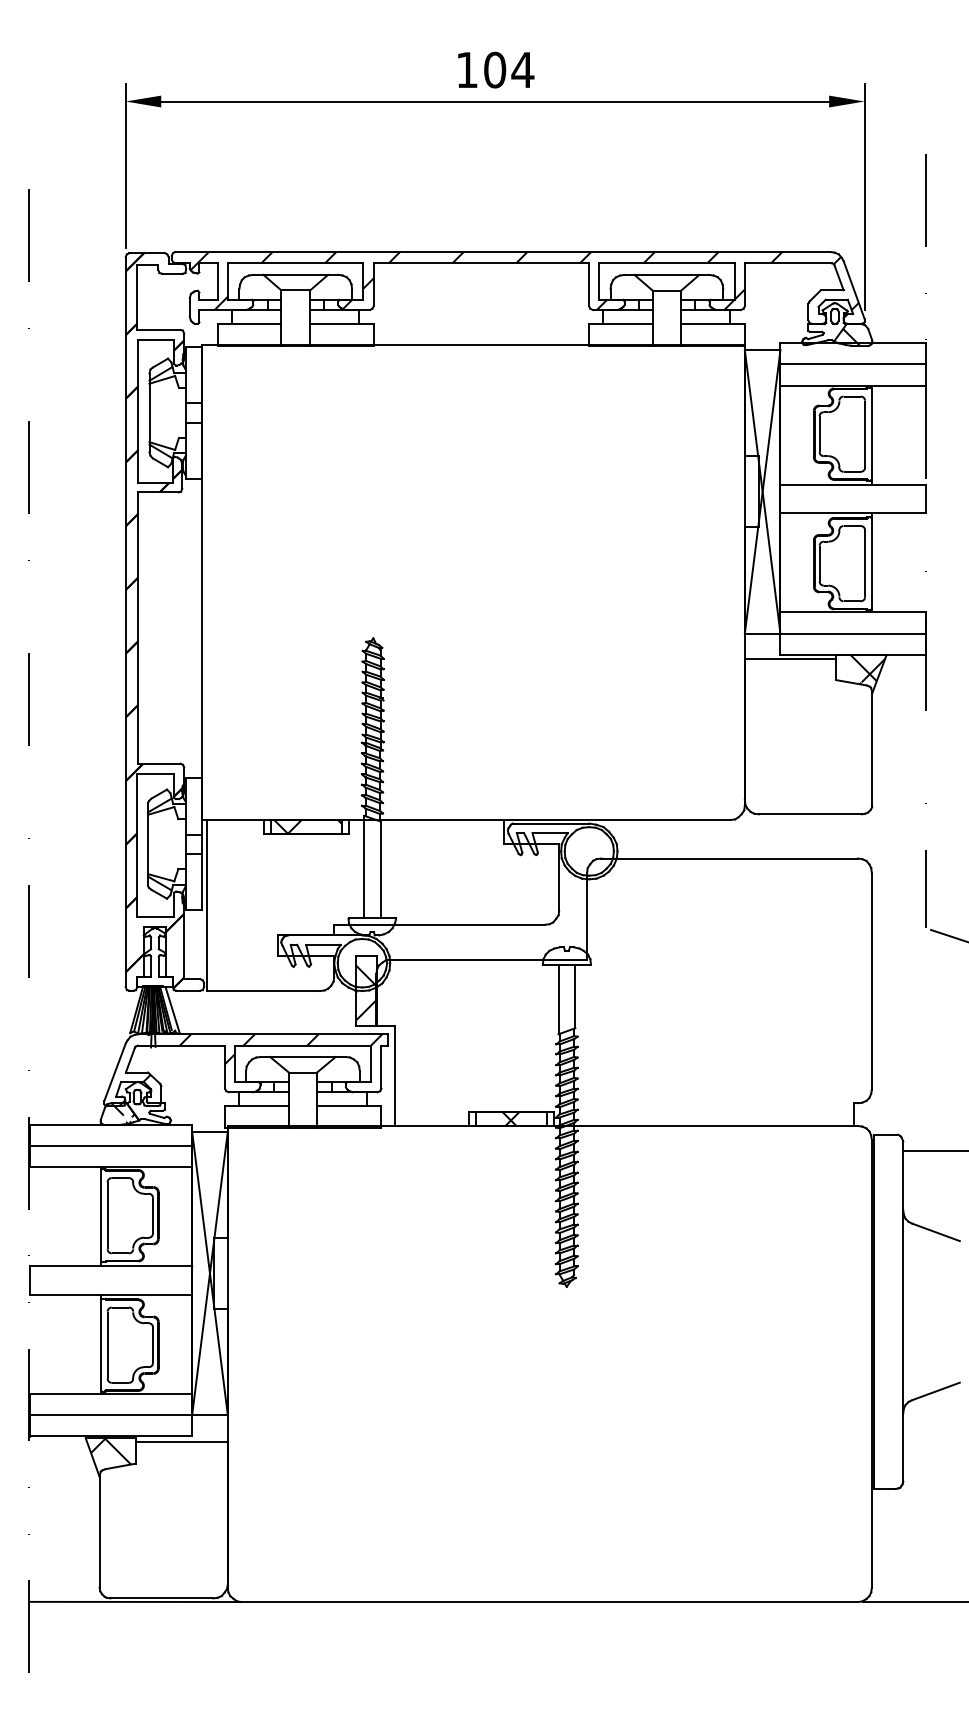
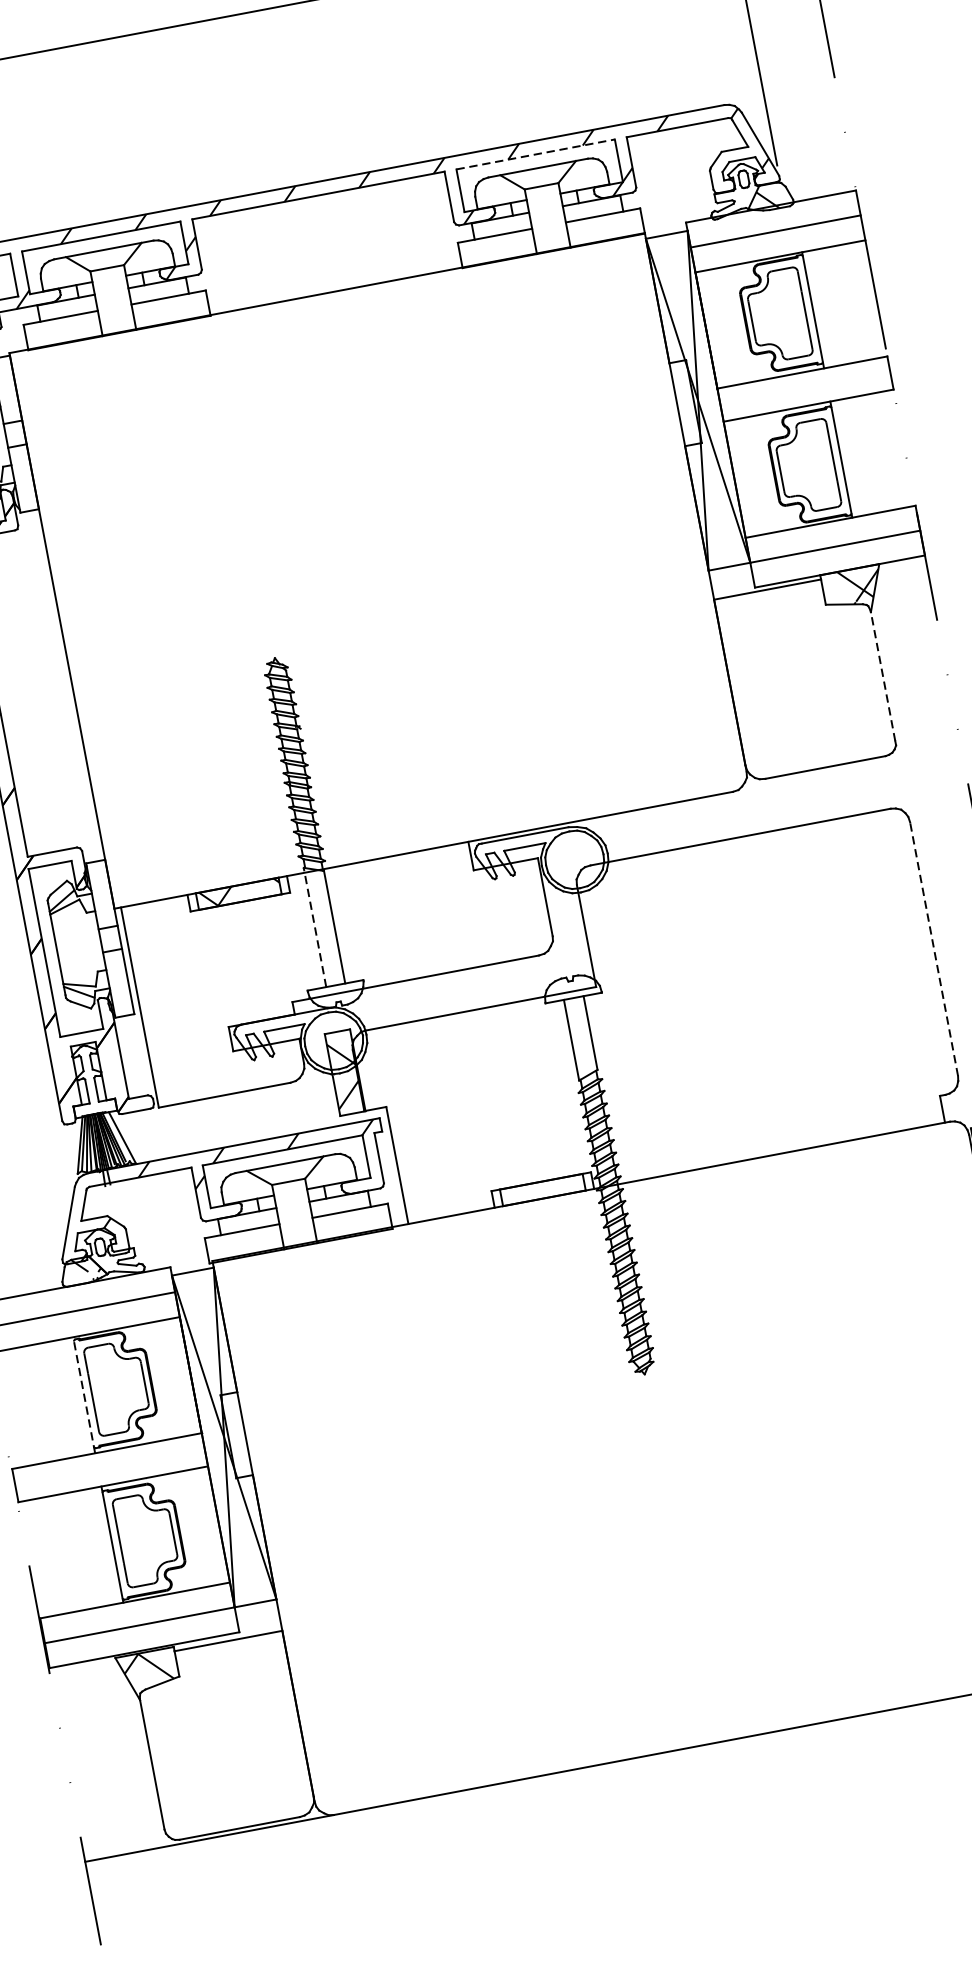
line: (667, 263) -> (536, 154), solid -> dashed
line: (872, 747) -> (883, 675), solid -> dashed
line: (364, 866) -> (315, 927), solid -> dashed
line: (871, 980) -> (933, 948), solid -> dashed
hatch: (510, 1118) -> (541, 1189), removed
line: (101, 1216) -> (84, 1394), solid -> dashed

